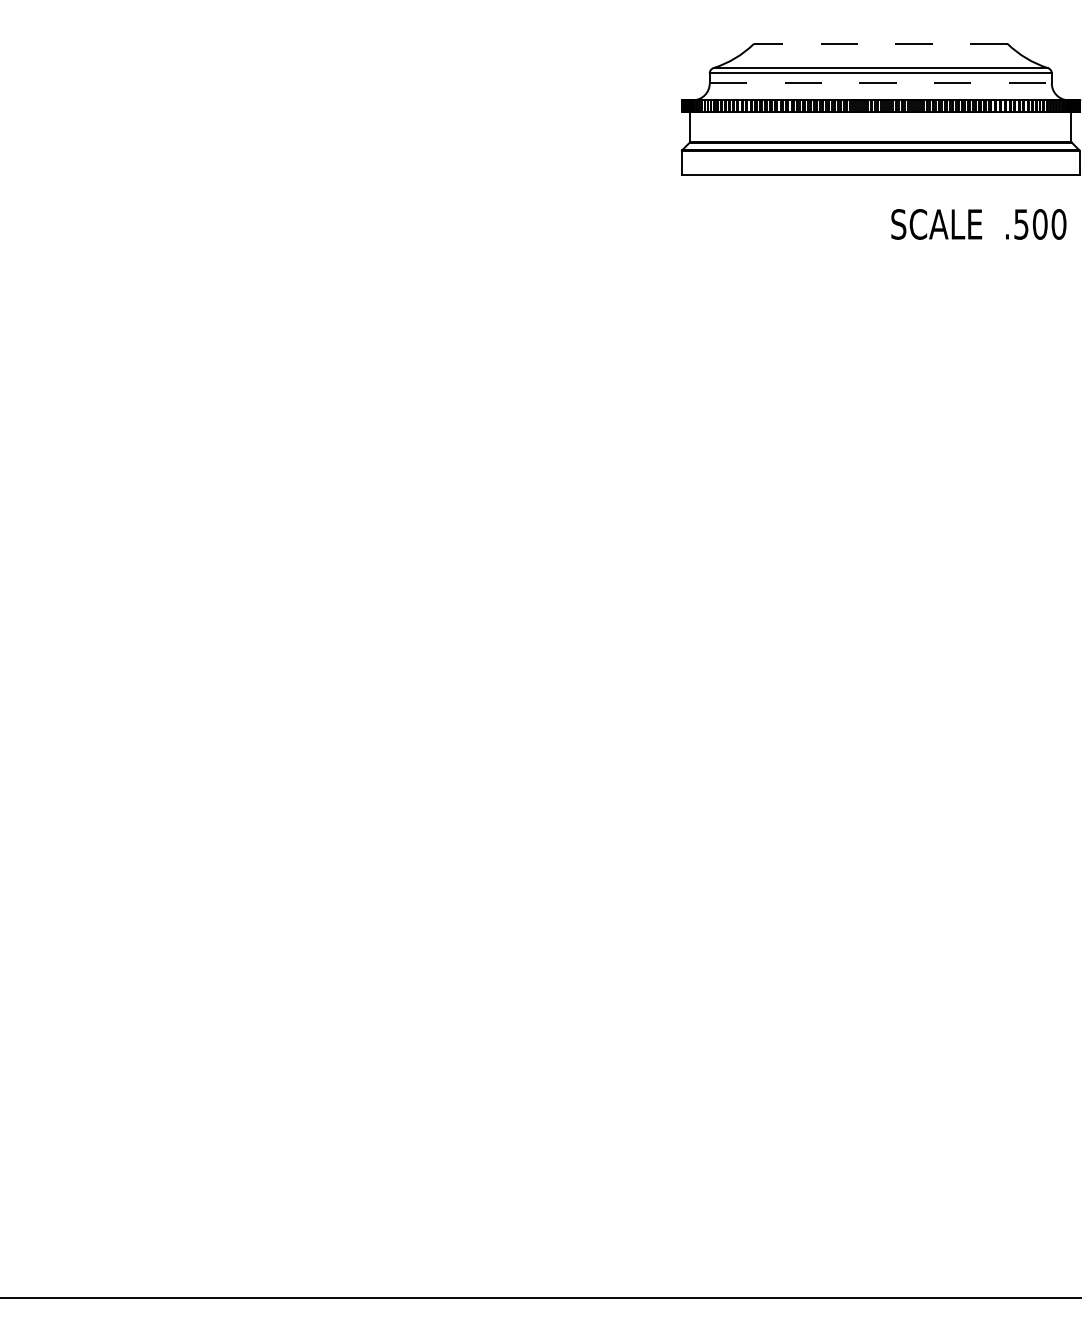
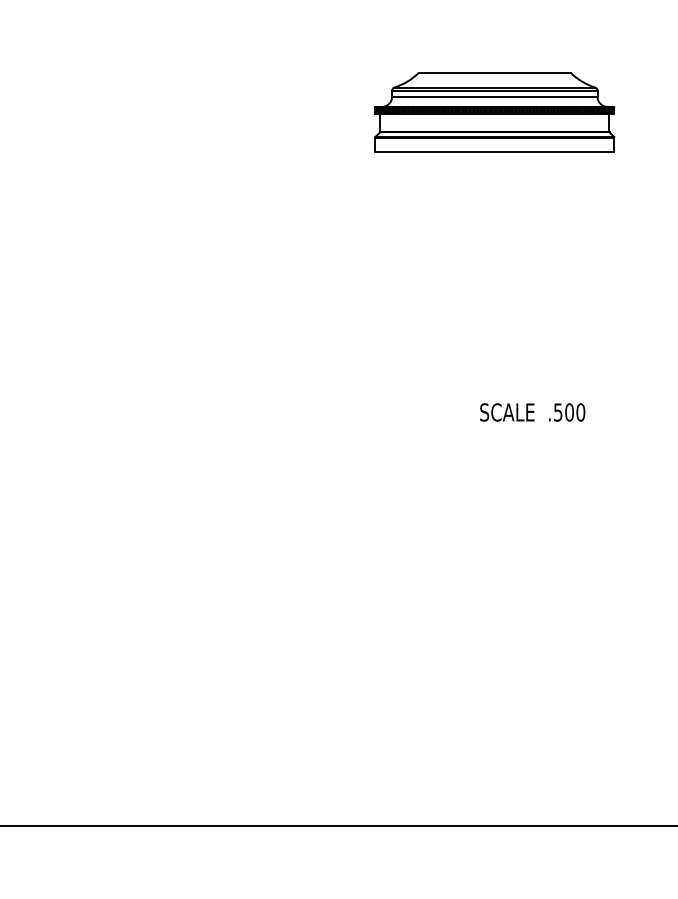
line: (880, 44) -> (494, 73), dashed -> solid
line: (880, 82) -> (494, 96), dashed -> solid
text: (978, 224) -> (532, 412), moved

